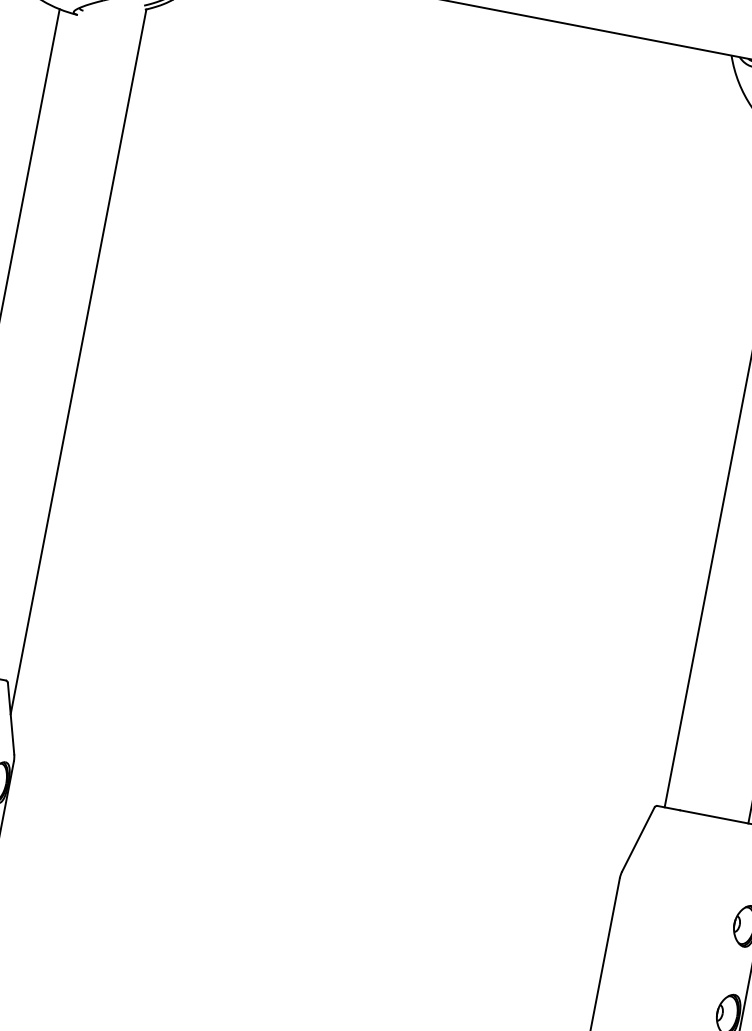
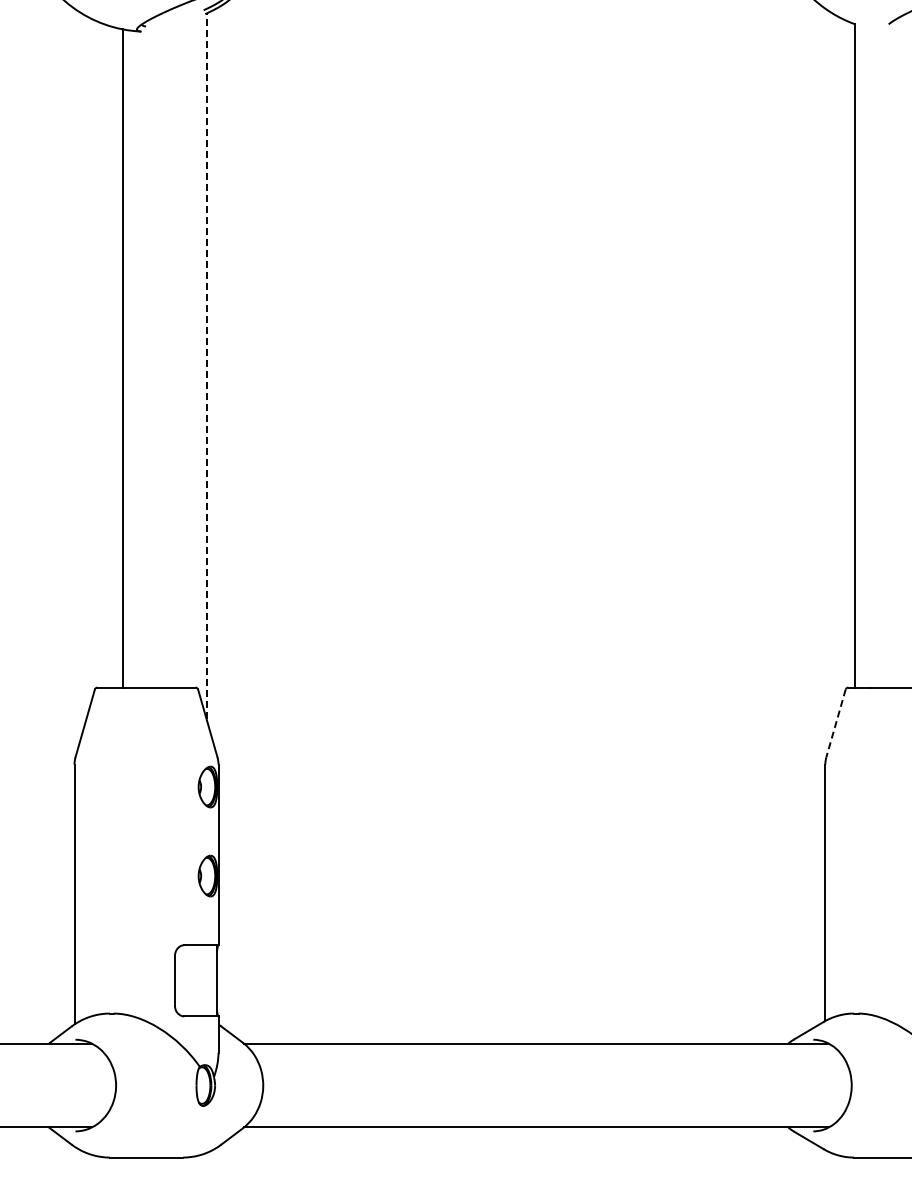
line: (78, 361) -> (206, 366), solid -> dashed
line: (637, 839) -> (835, 723), solid -> dashed

